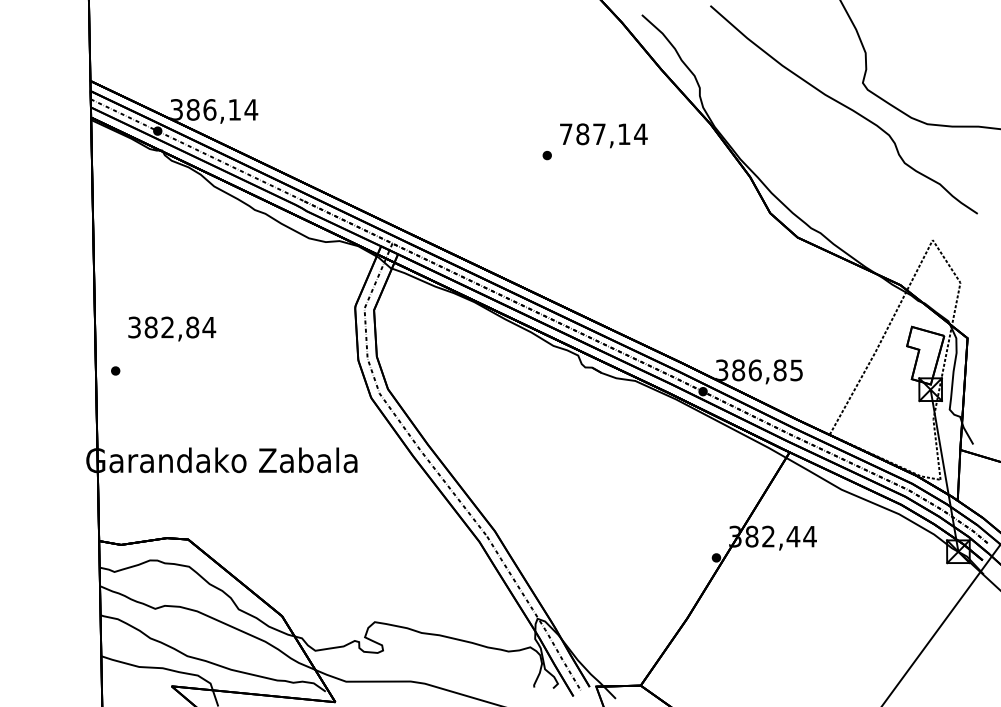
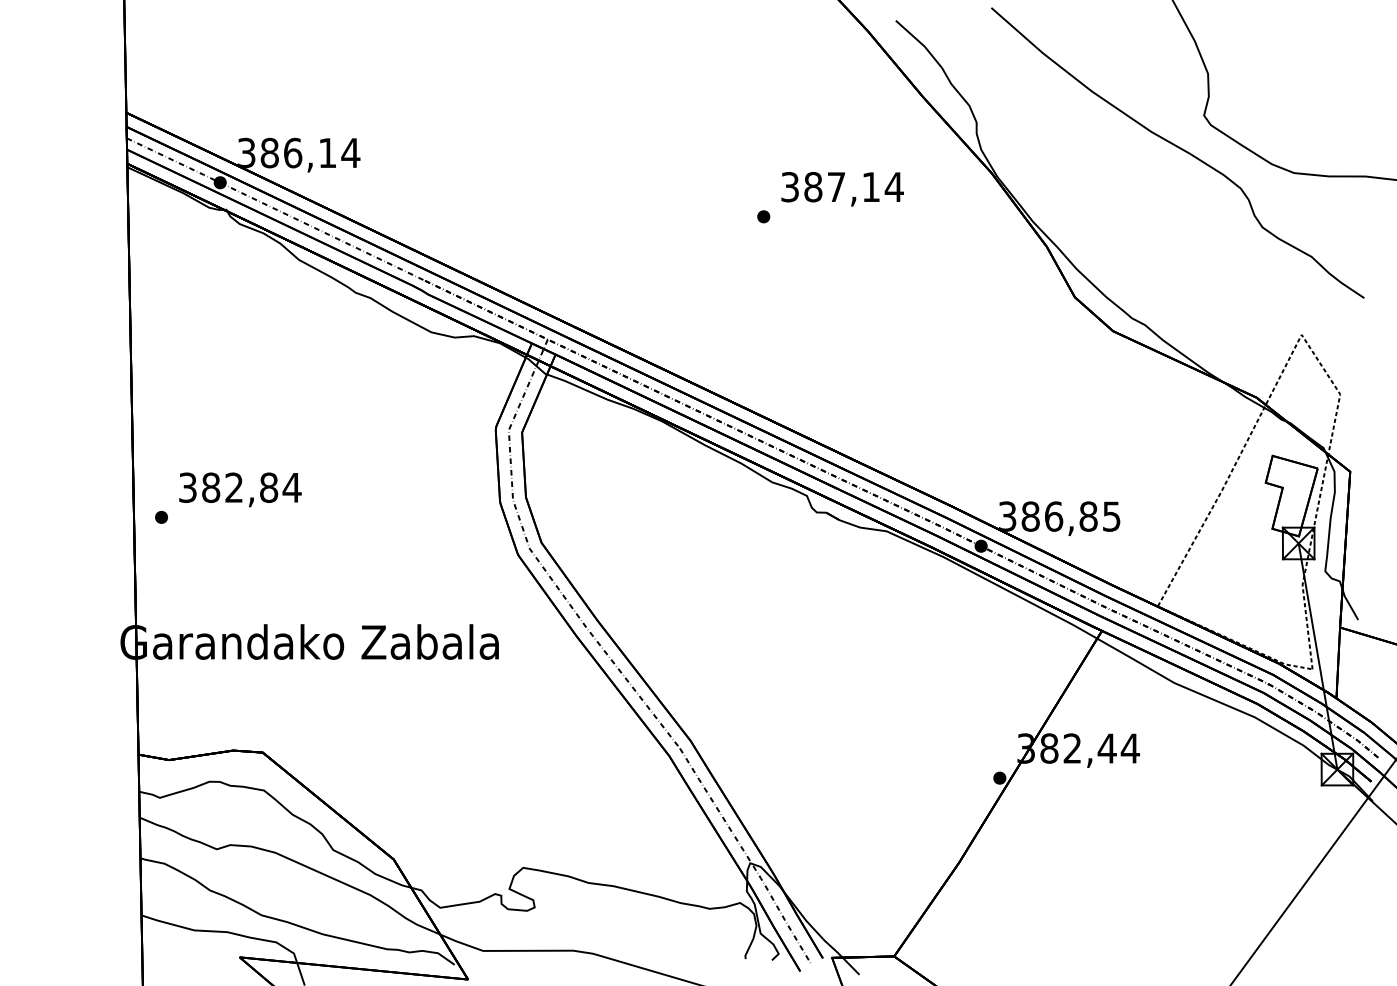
text: (565, 134) -> (789, 187), 787,14 -> 387,14
text: (172, 328) -> (240, 489), moved

